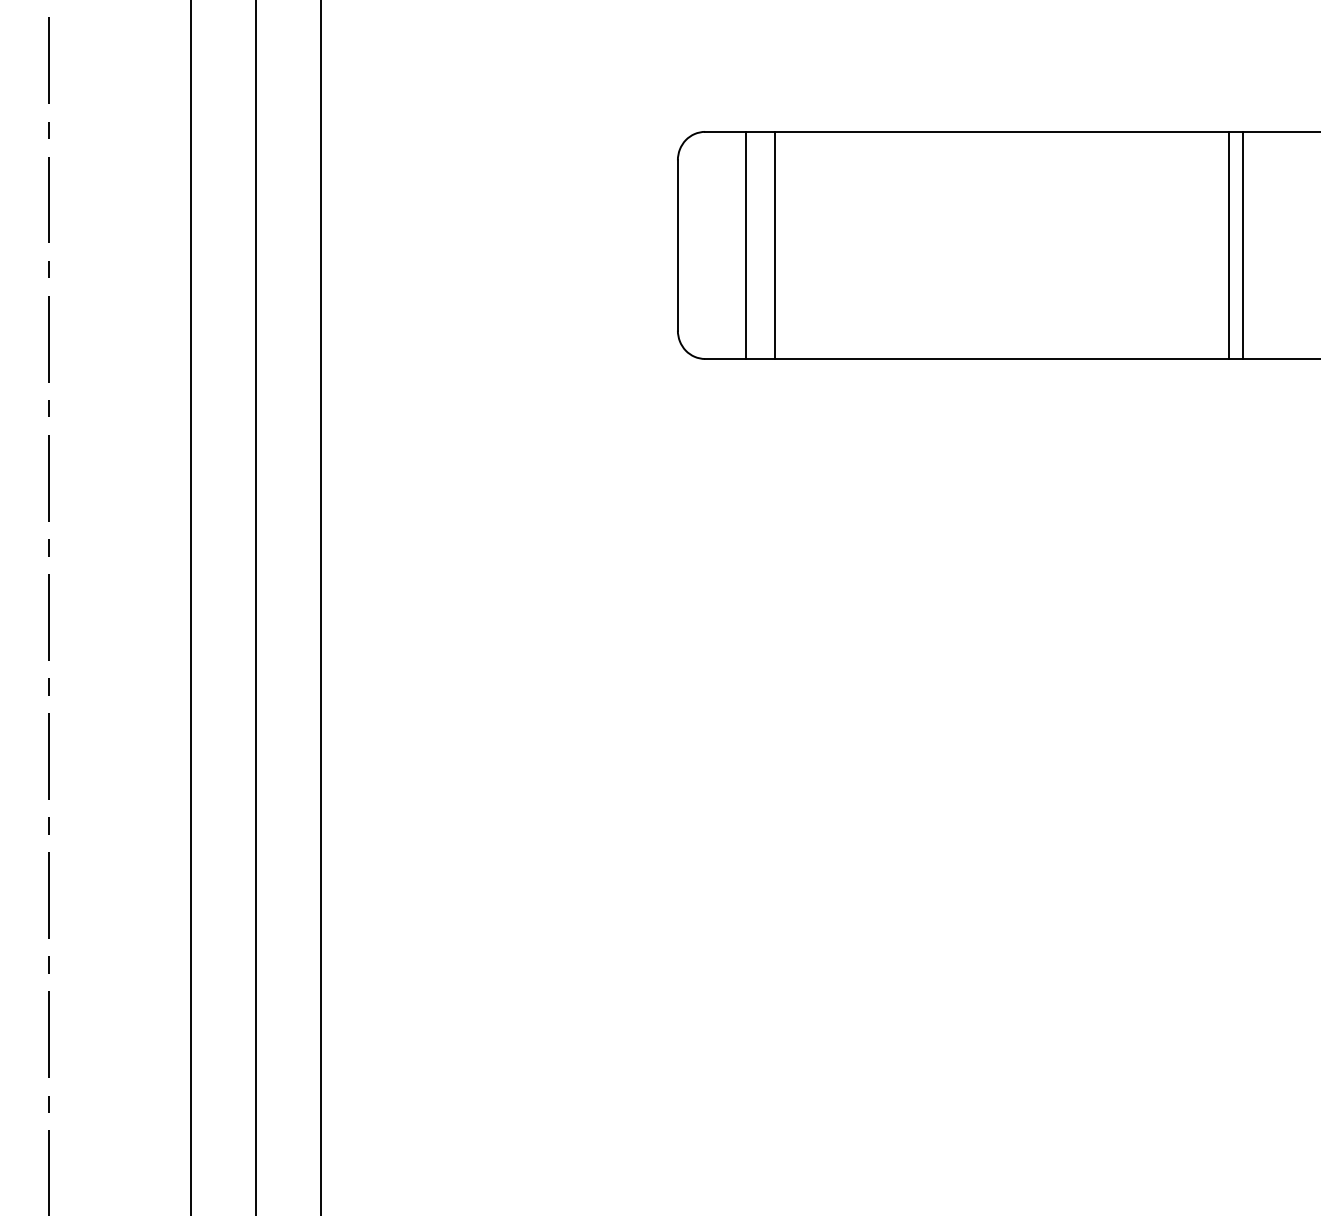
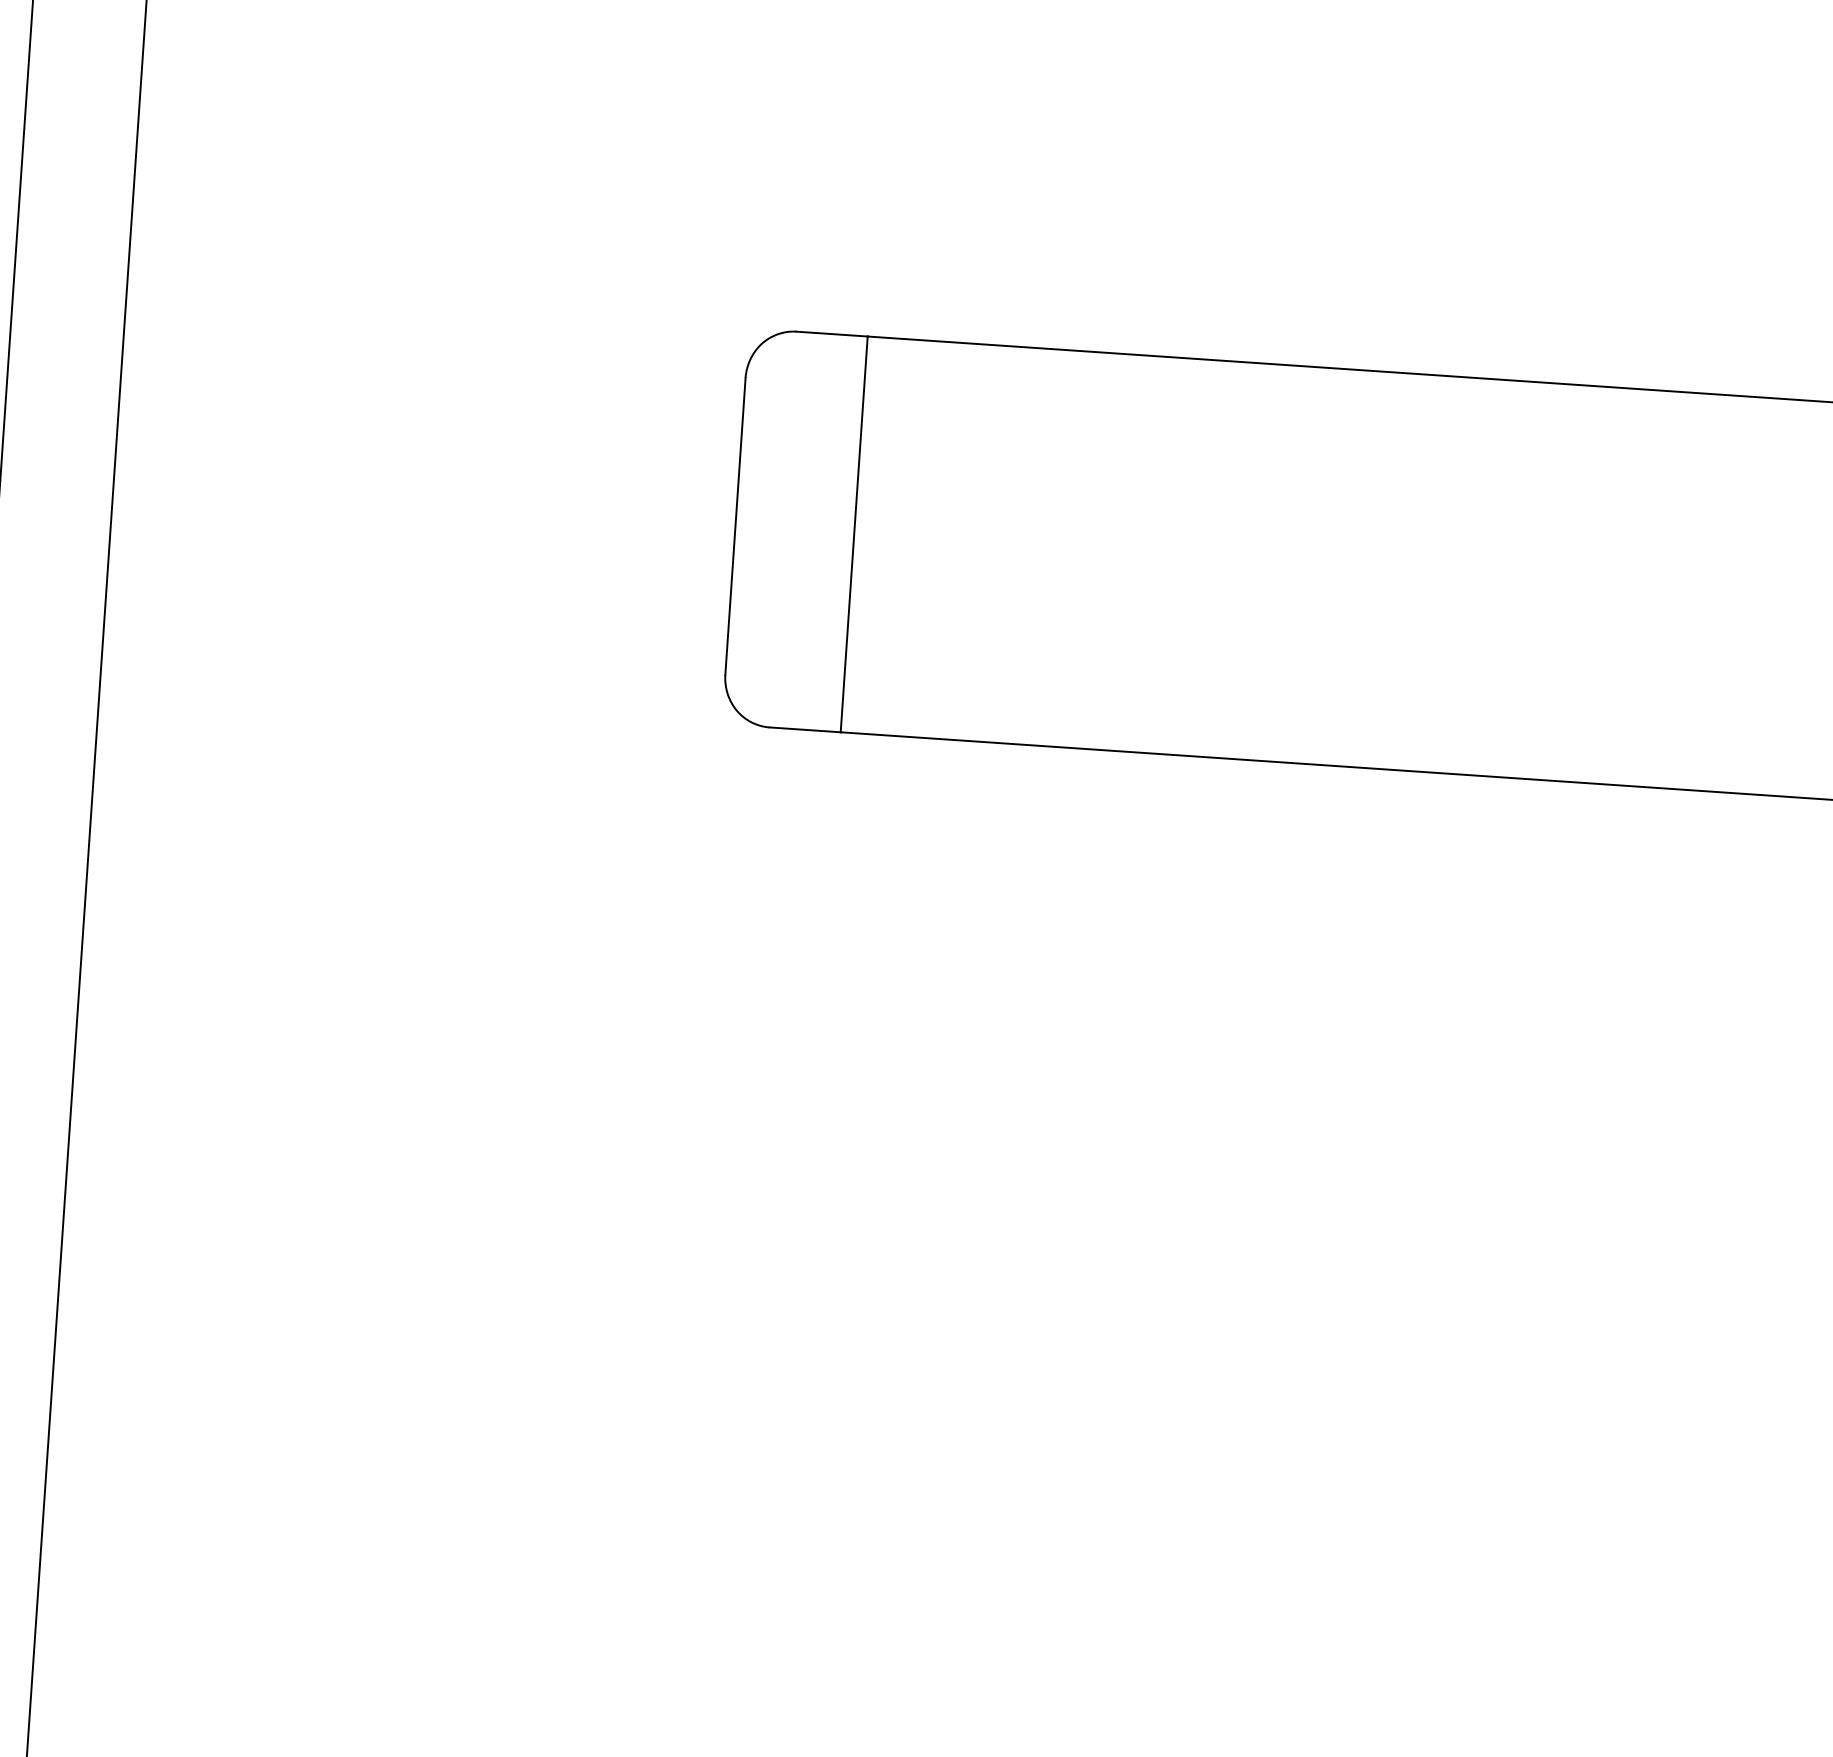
line: (775, 245) -> (905, 538), removed
line: (1229, 245) -> (1696, 591), removed
line: (1242, 245) -> (1719, 593), removed

